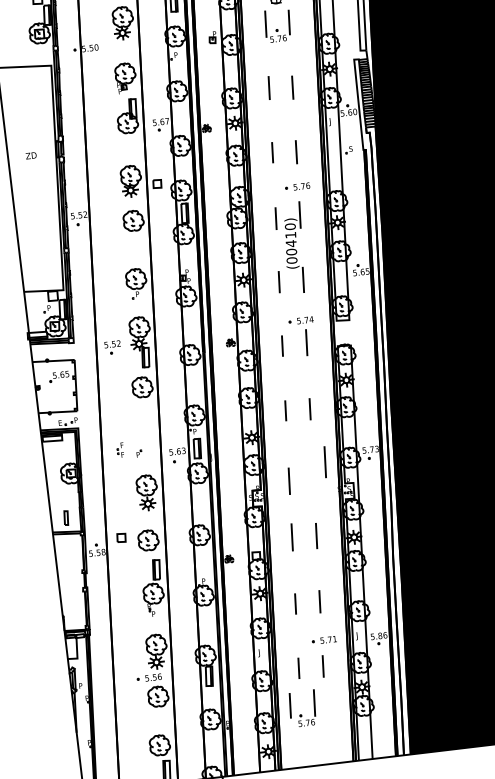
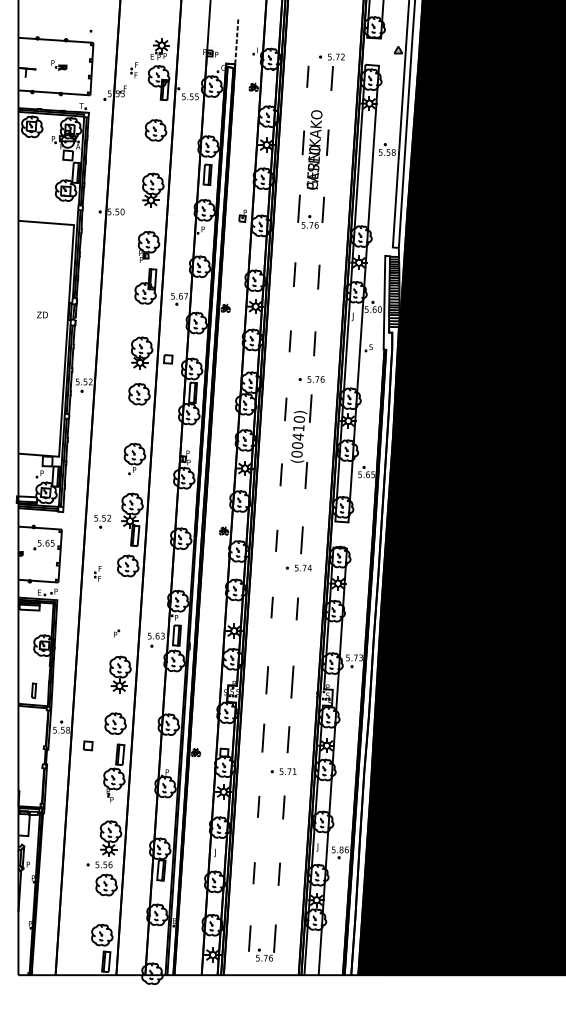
part: (300, 320) -> (298, 567), moved
part: (120, 450) -> (97, 573), moved
line: (325, 461) -> (292, 681), moved
part: (121, 537) -> (88, 745), moved
part: (324, 640) -> (283, 771), moved
part: (301, 714) -> (260, 948), moved

